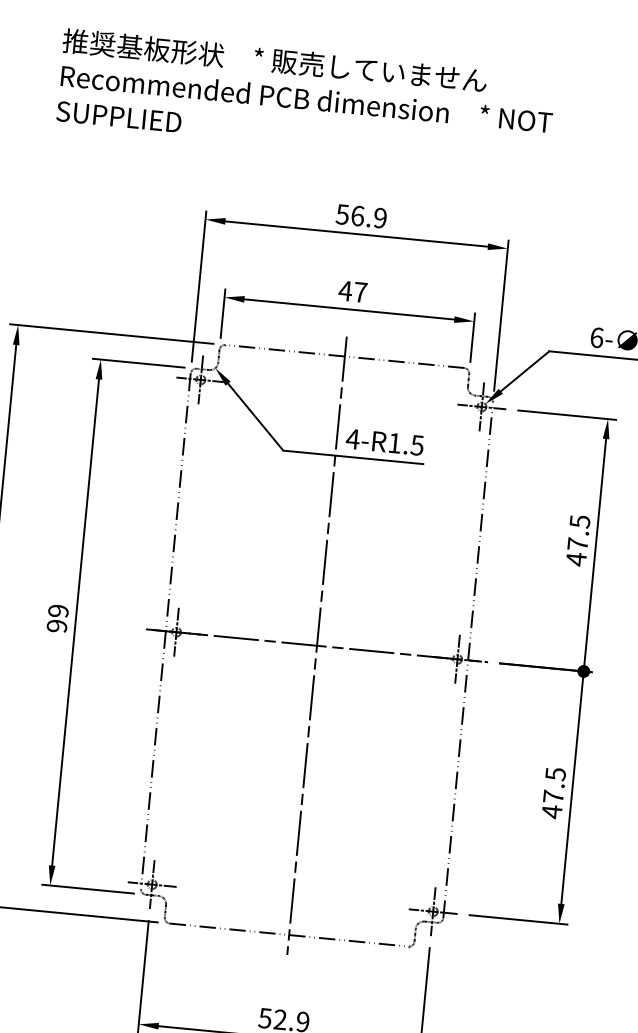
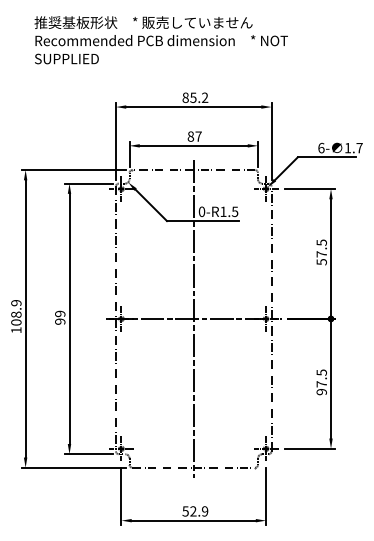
text: (361, 215) -> (195, 97), 56.9 -> 85.2
text: (344, 290) -> (190, 136), 47 -> 87
text: (352, 438) -> (201, 211), 4-R1.5 -> 0-R1.5
text: (575, 558) -> (321, 261), 47.5 -> 57.5
text: (551, 810) -> (321, 391), 47.5 -> 97.5

